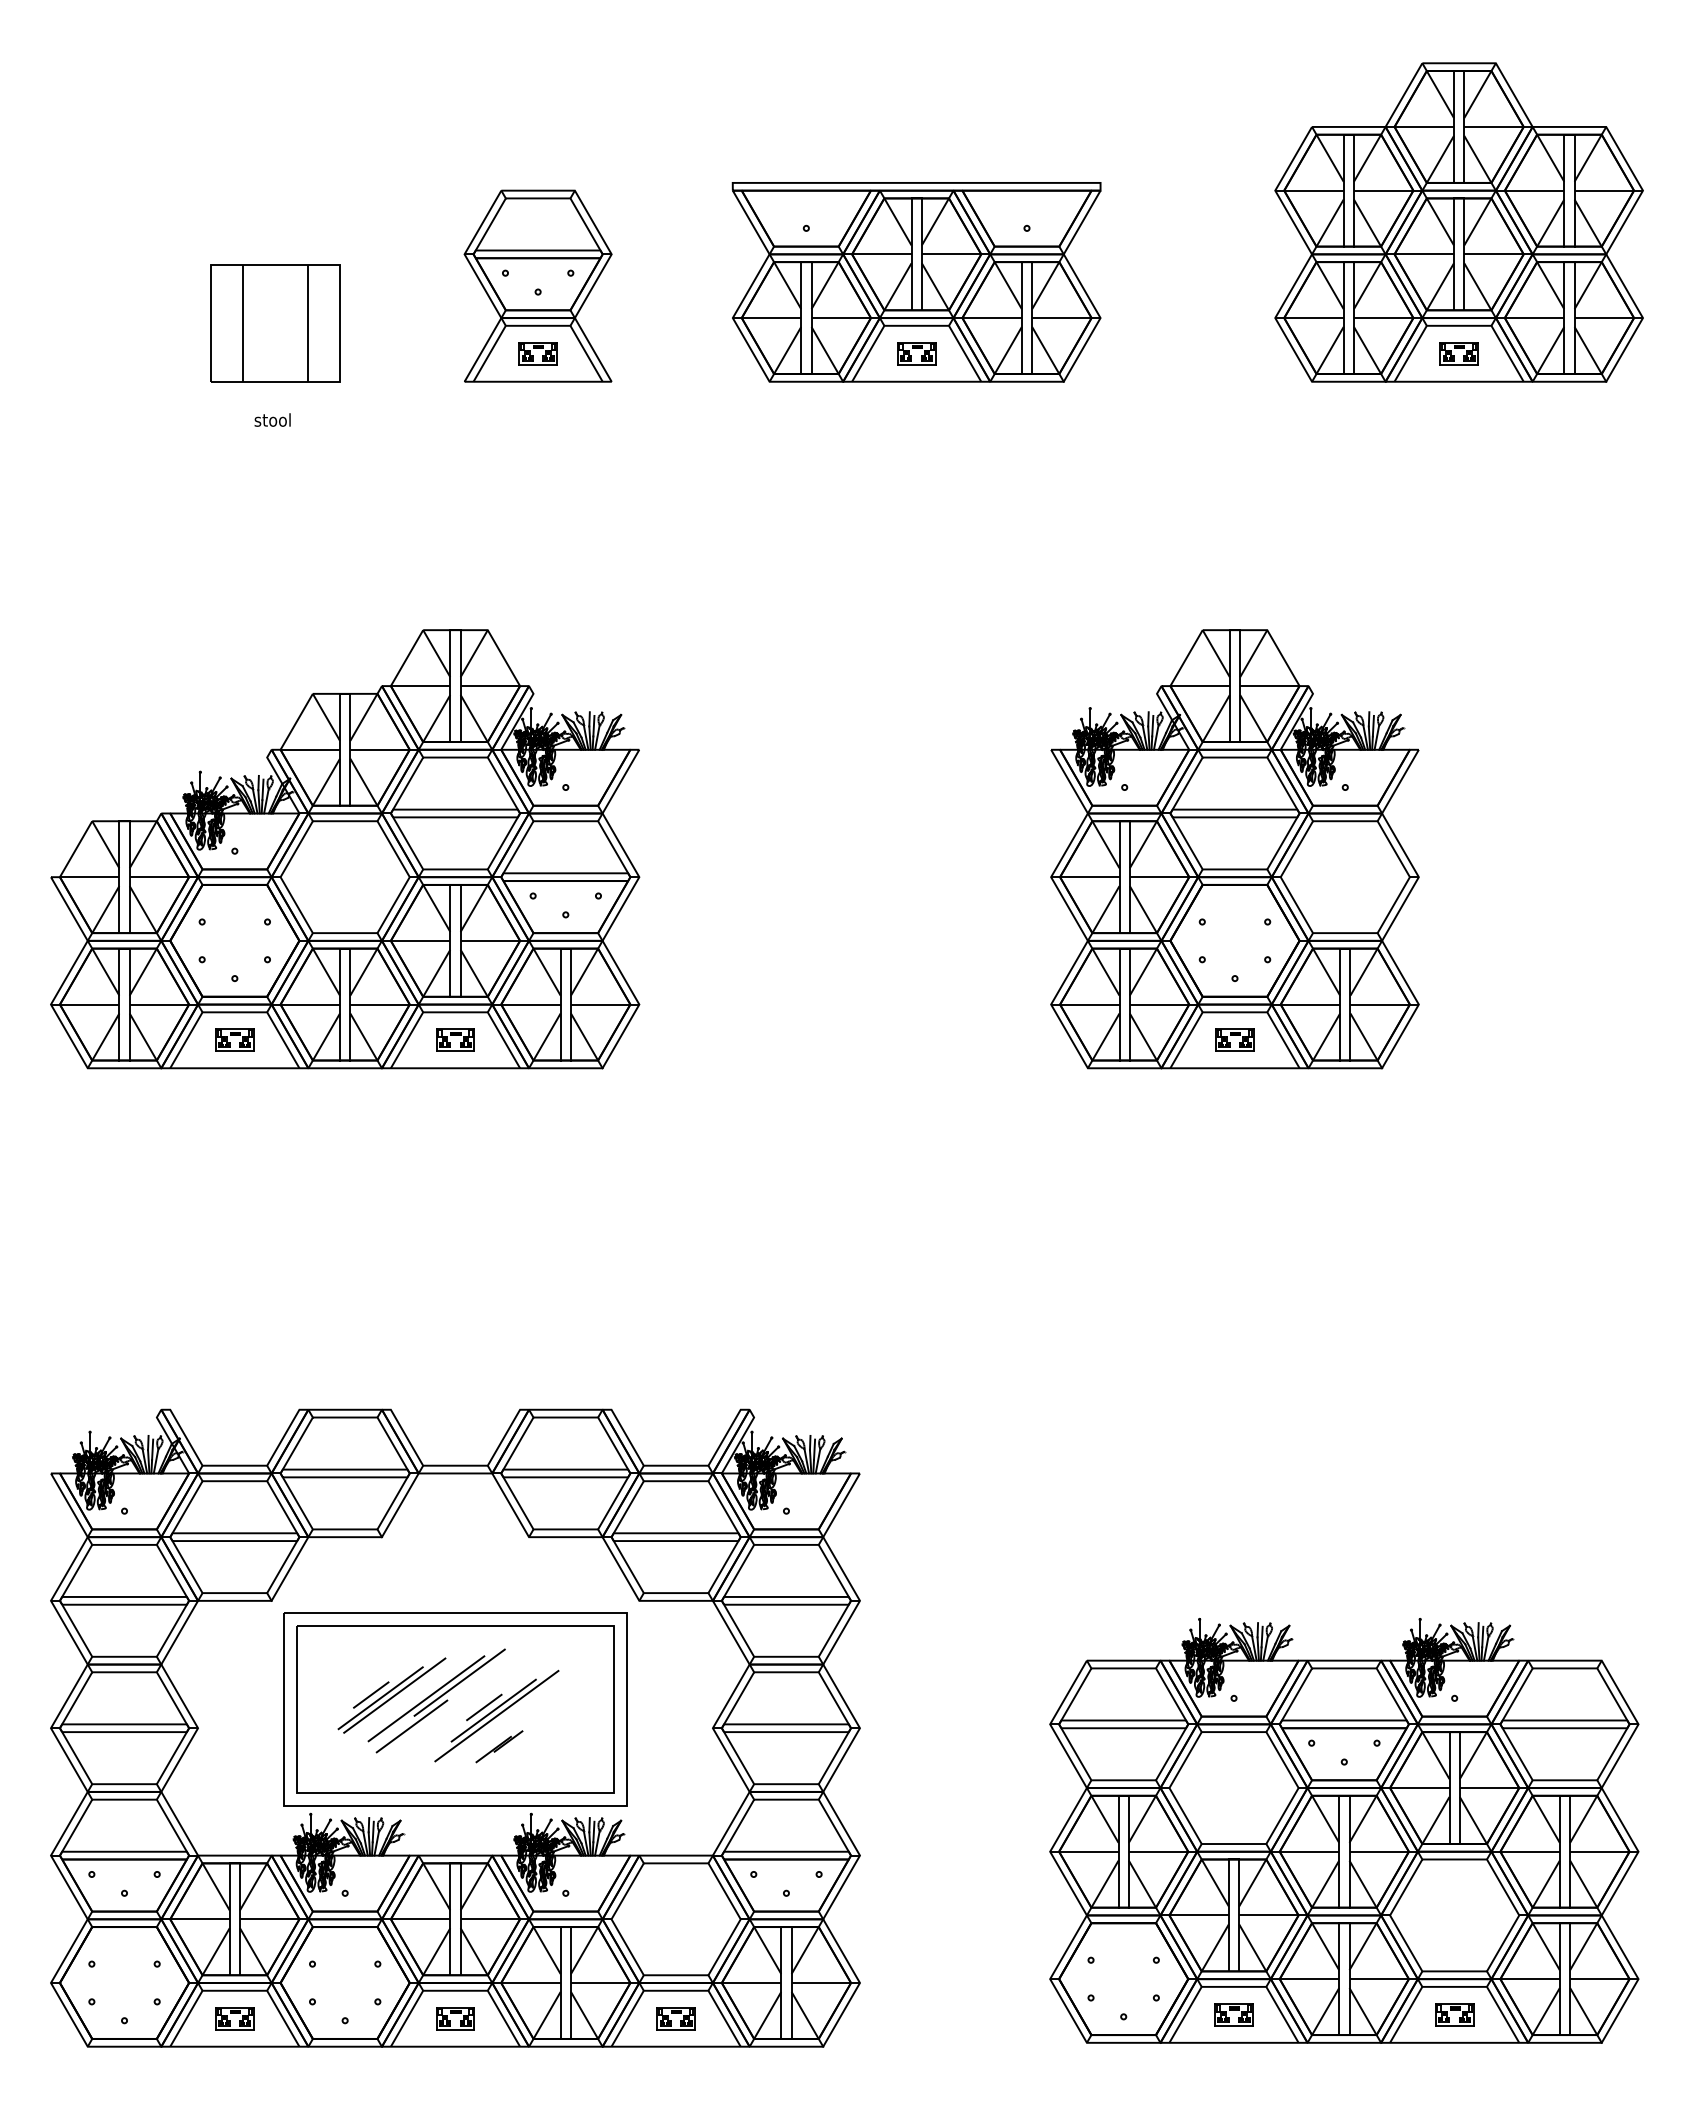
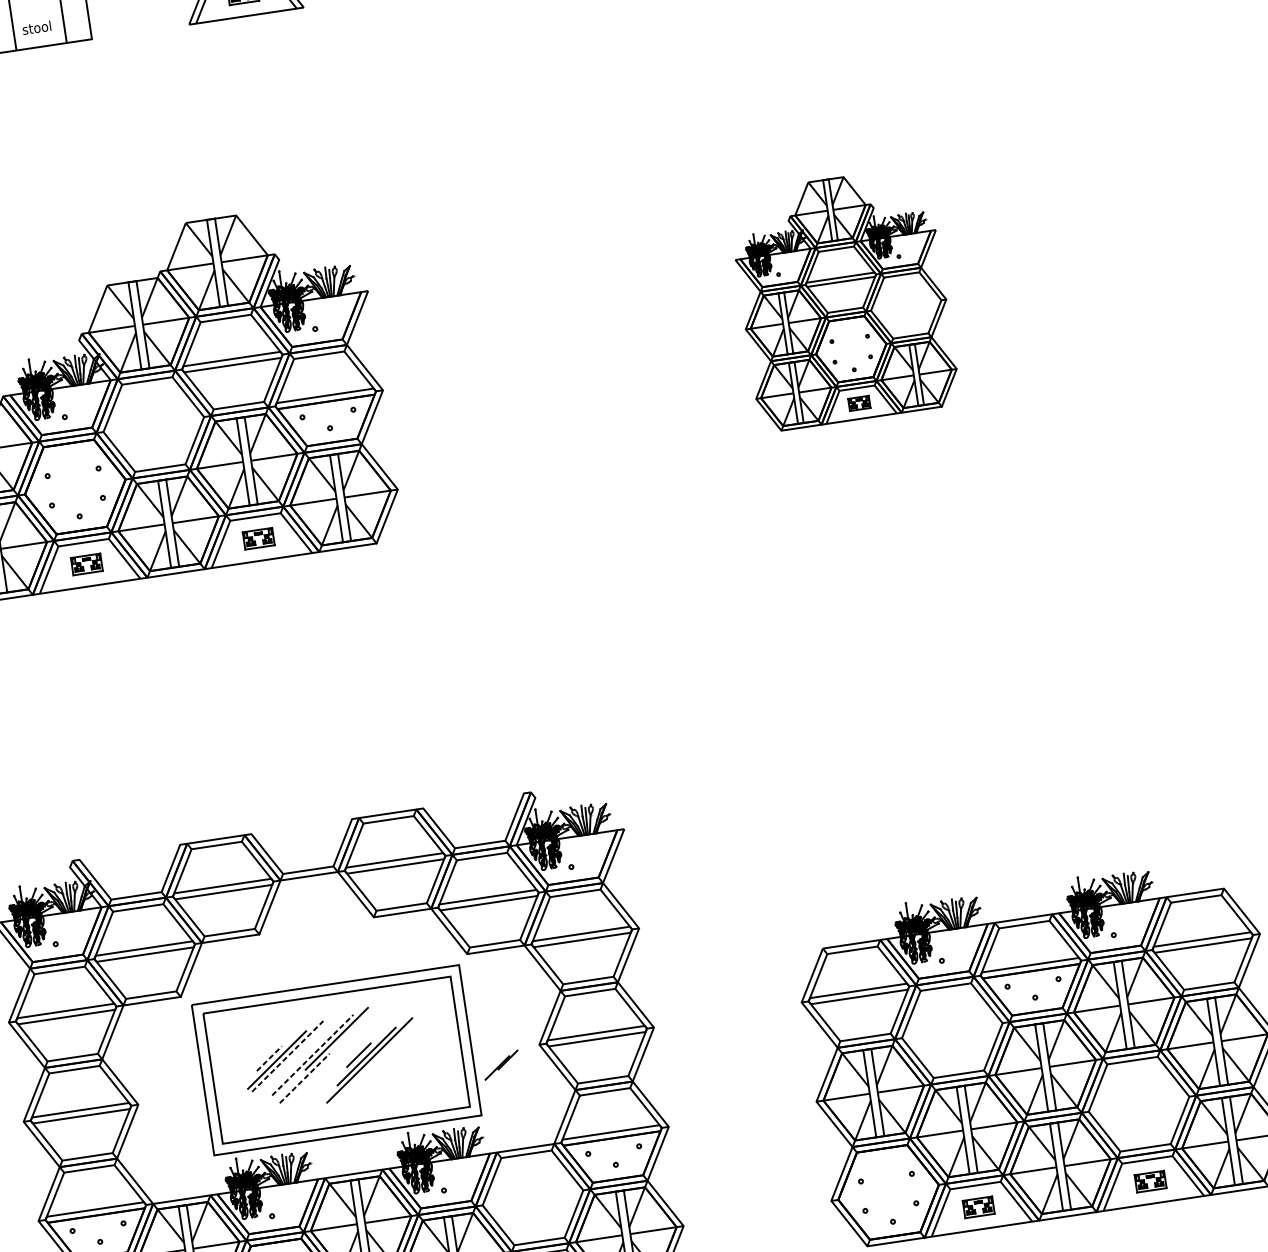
text: (272, 419) -> (36, 27), moved
part: (1234, 849) -> (843, 299), size x0.7
line: (371, 1694) -> (269, 1058), solid -> dashed
line: (394, 1695) -> (287, 1056), solid -> dashed
line: (426, 1698) -> (312, 1054), solid -> dashed
line: (412, 1726) -> (305, 1078), solid -> dashed
part: (499, 1746) -> (501, 1064), moved

